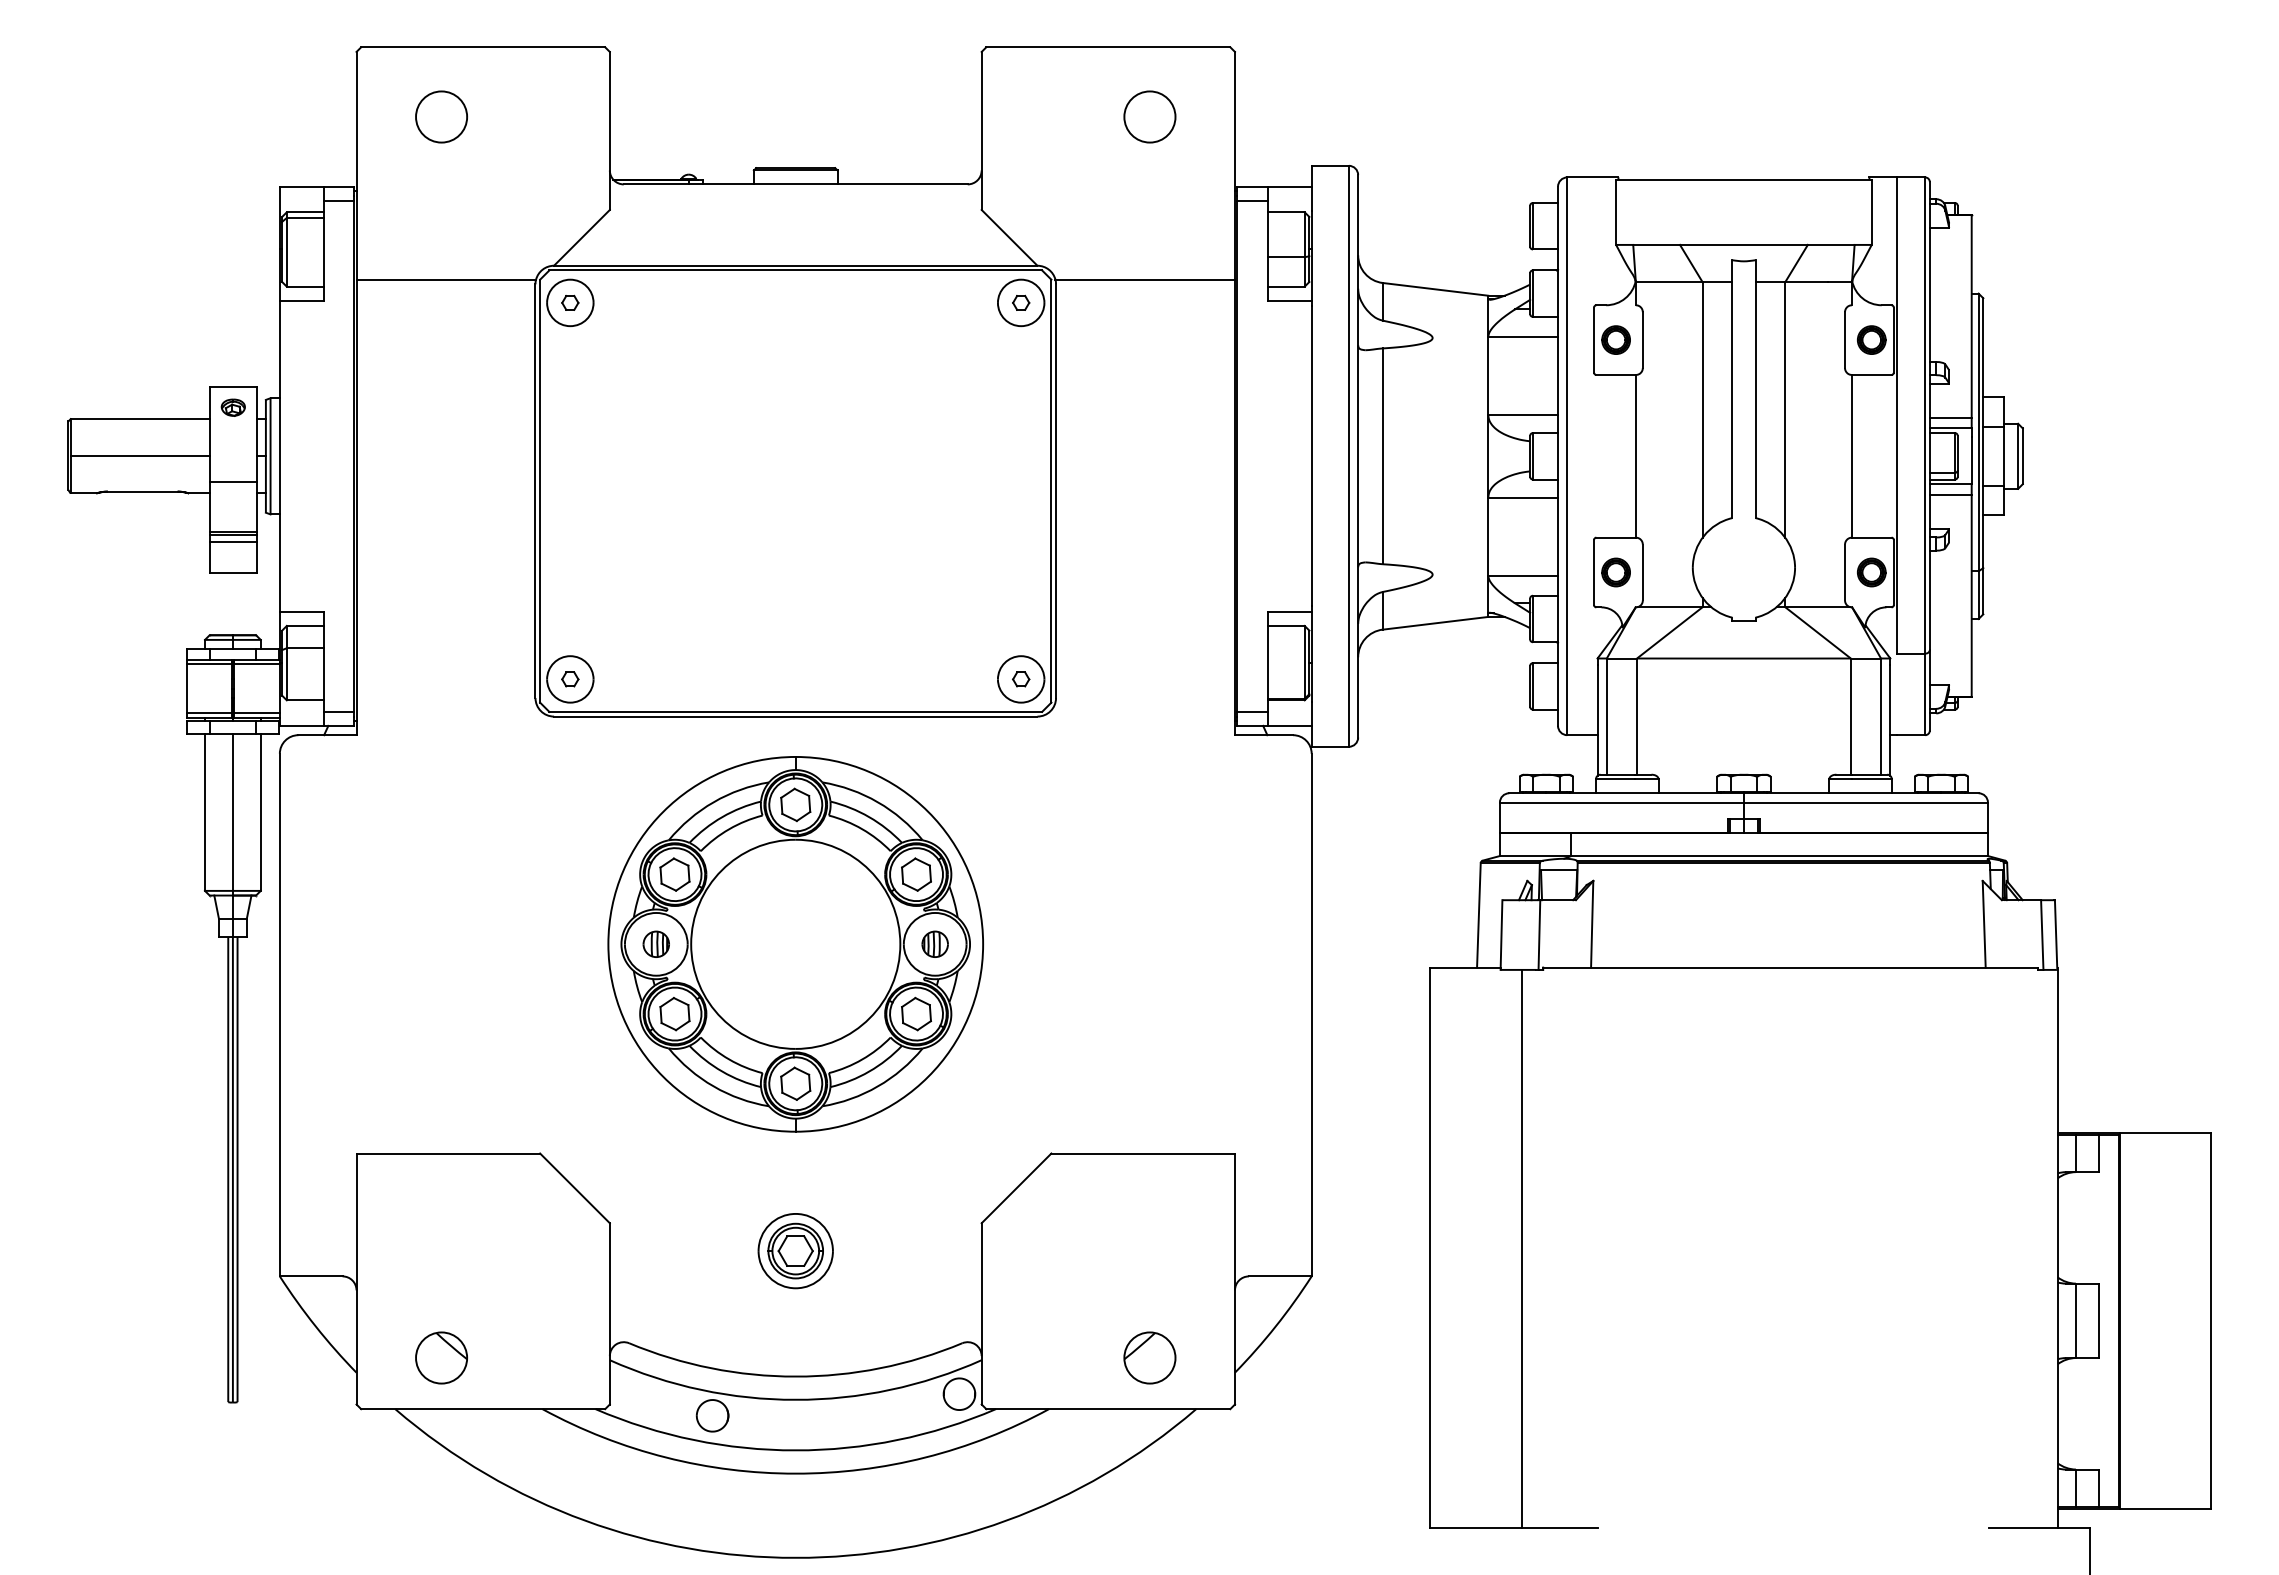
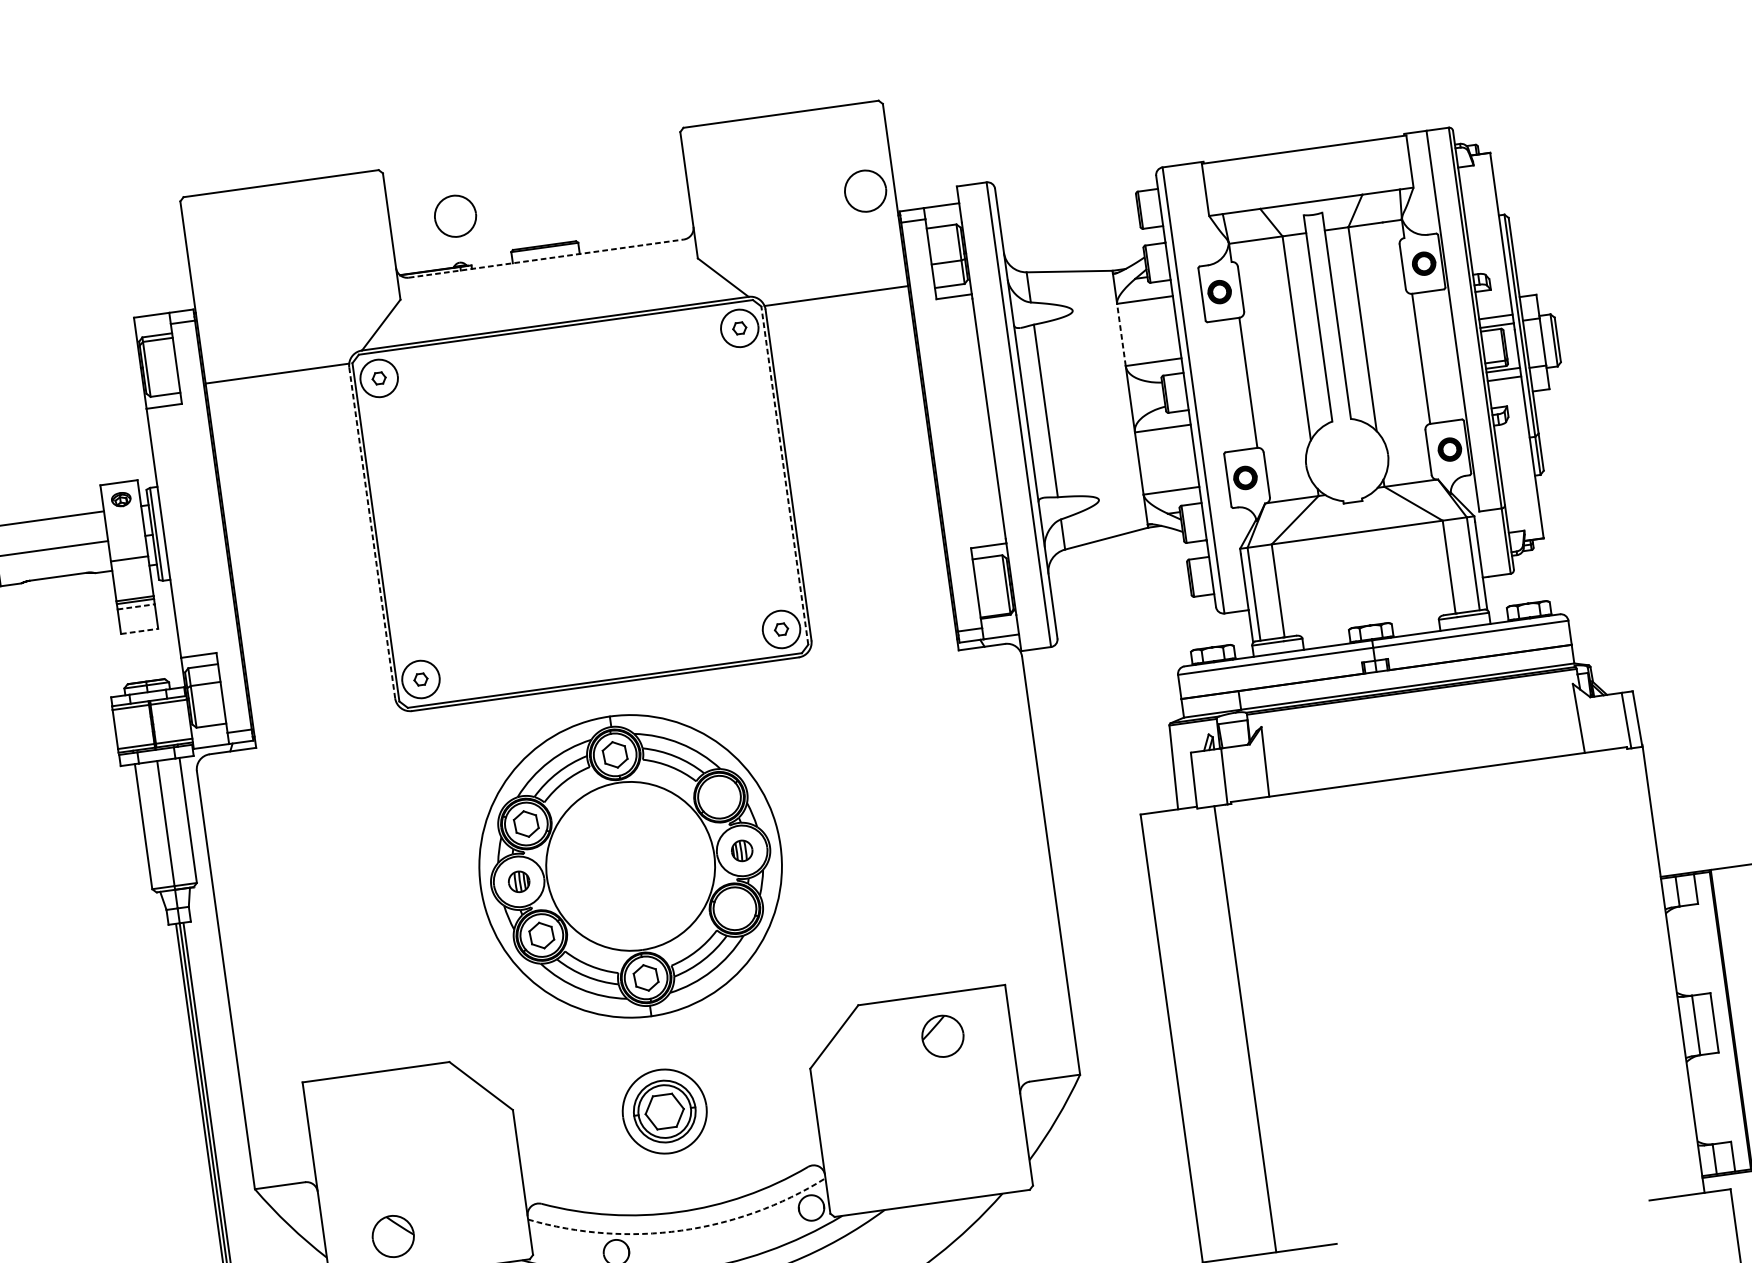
part: (441, 116) -> (455, 215), moved
part: (1149, 116) -> (865, 190), moved
line: (795, 184) -> (546, 258), solid -> dashed
line: (1488, 375) -> (1121, 334), solid -> dashed
line: (1051, 490) -> (784, 475), solid -> dashed
line: (535, 491) -> (372, 533), solid -> dashed
line: (233, 541) -> (136, 606), solid -> dashed
line: (233, 572) -> (139, 631), solid -> dashed
part: (916, 874) -> (719, 797), removed
part: (916, 1013) -> (734, 908), removed
part: (795, 1251) -> (664, 1112), size x1.4
part: (1149, 1357) -> (942, 1035), moved
arc: (795, 1399) -> (680, 1230), solid -> dashed

